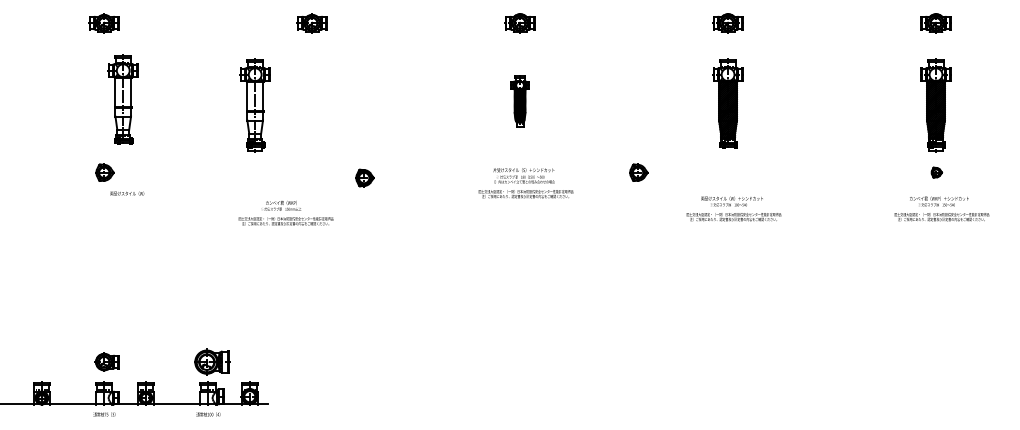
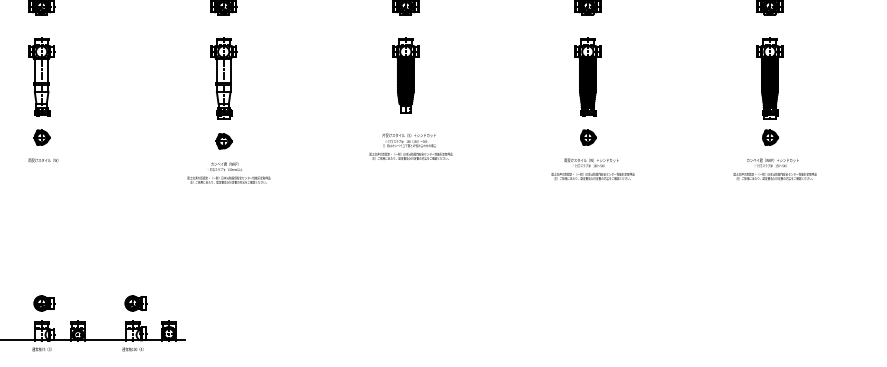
part: (122, 99) -> (40, 77), moved
part: (519, 101) -> (405, 75), size x1.67
part: (254, 105) -> (223, 78), moved
part: (638, 172) -> (588, 137), moved
part: (936, 172) -> (770, 137), size x1.67
part: (364, 177) -> (223, 140), moved
text: (127, 193) -> (43, 160), moved
text: (285, 213) -> (228, 173), moved
part: (211, 361) -> (135, 302), size x0.71

